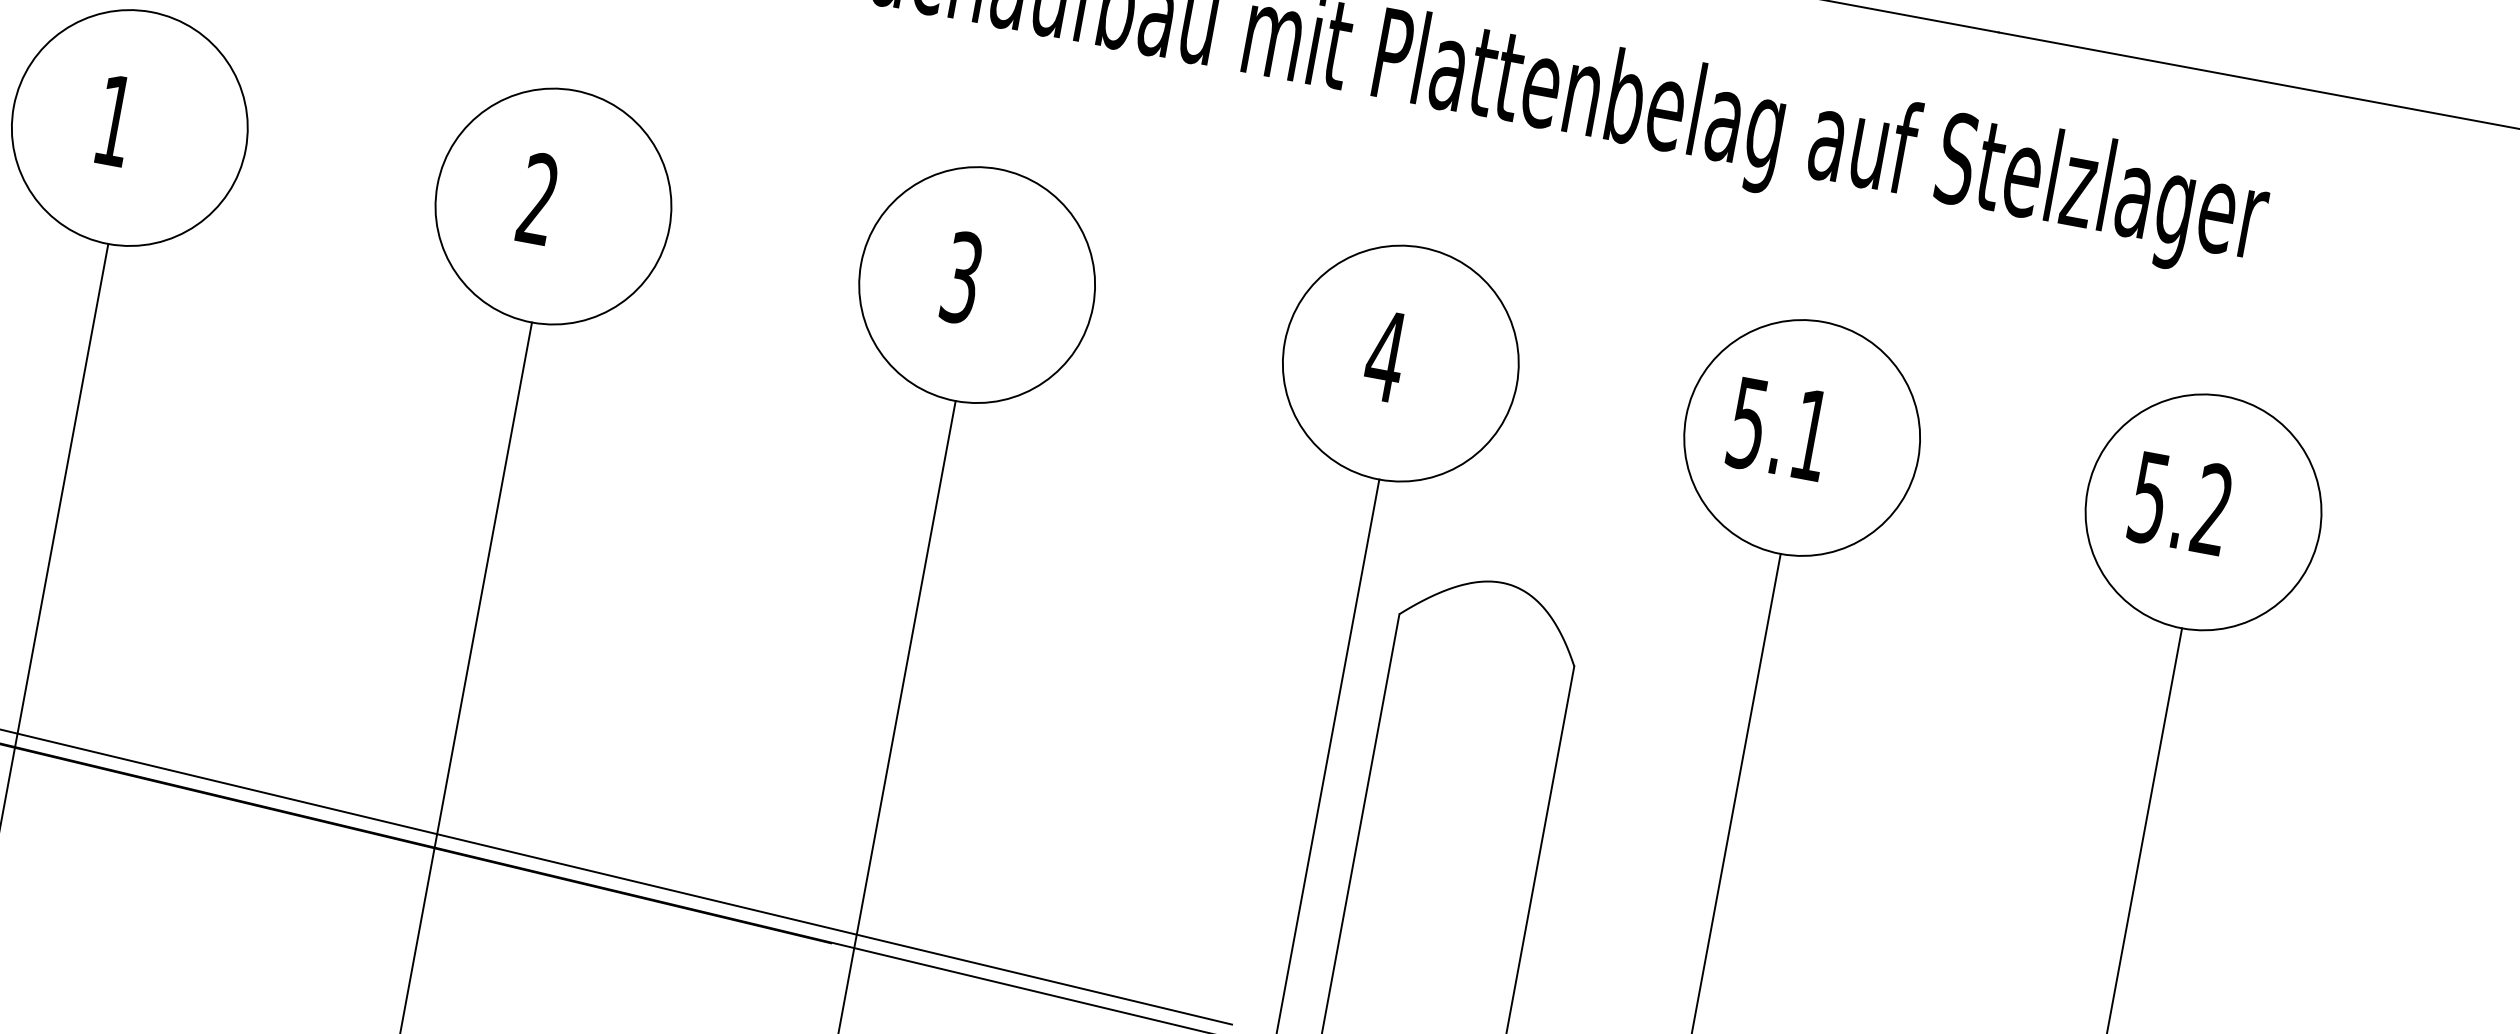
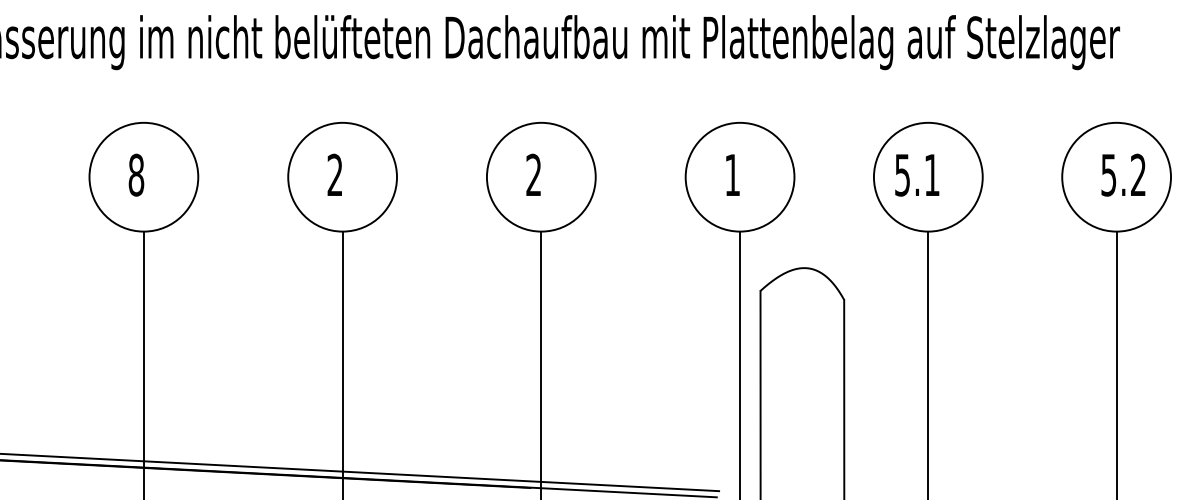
text: (115, 119) -> (136, 174), 1 -> 8
text: (961, 278) -> (533, 175), 3 -> 2
text: (1385, 354) -> (732, 174), 4 -> 1
text: (2180, 502) -> (1123, 174), moved

